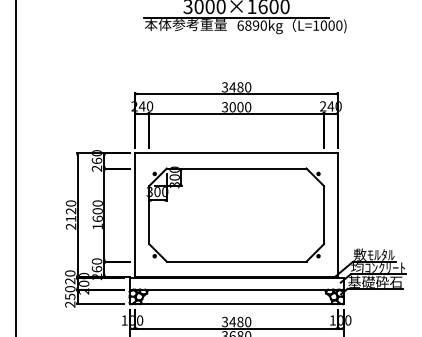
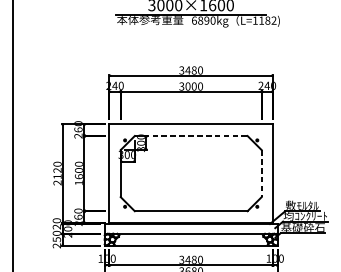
text: (331, 25) -> (267, 20), L=1000) -> L=1182)
line: (236, 168) -> (191, 136), solid -> dashed
line: (323, 215) -> (261, 173), solid -> dashed

